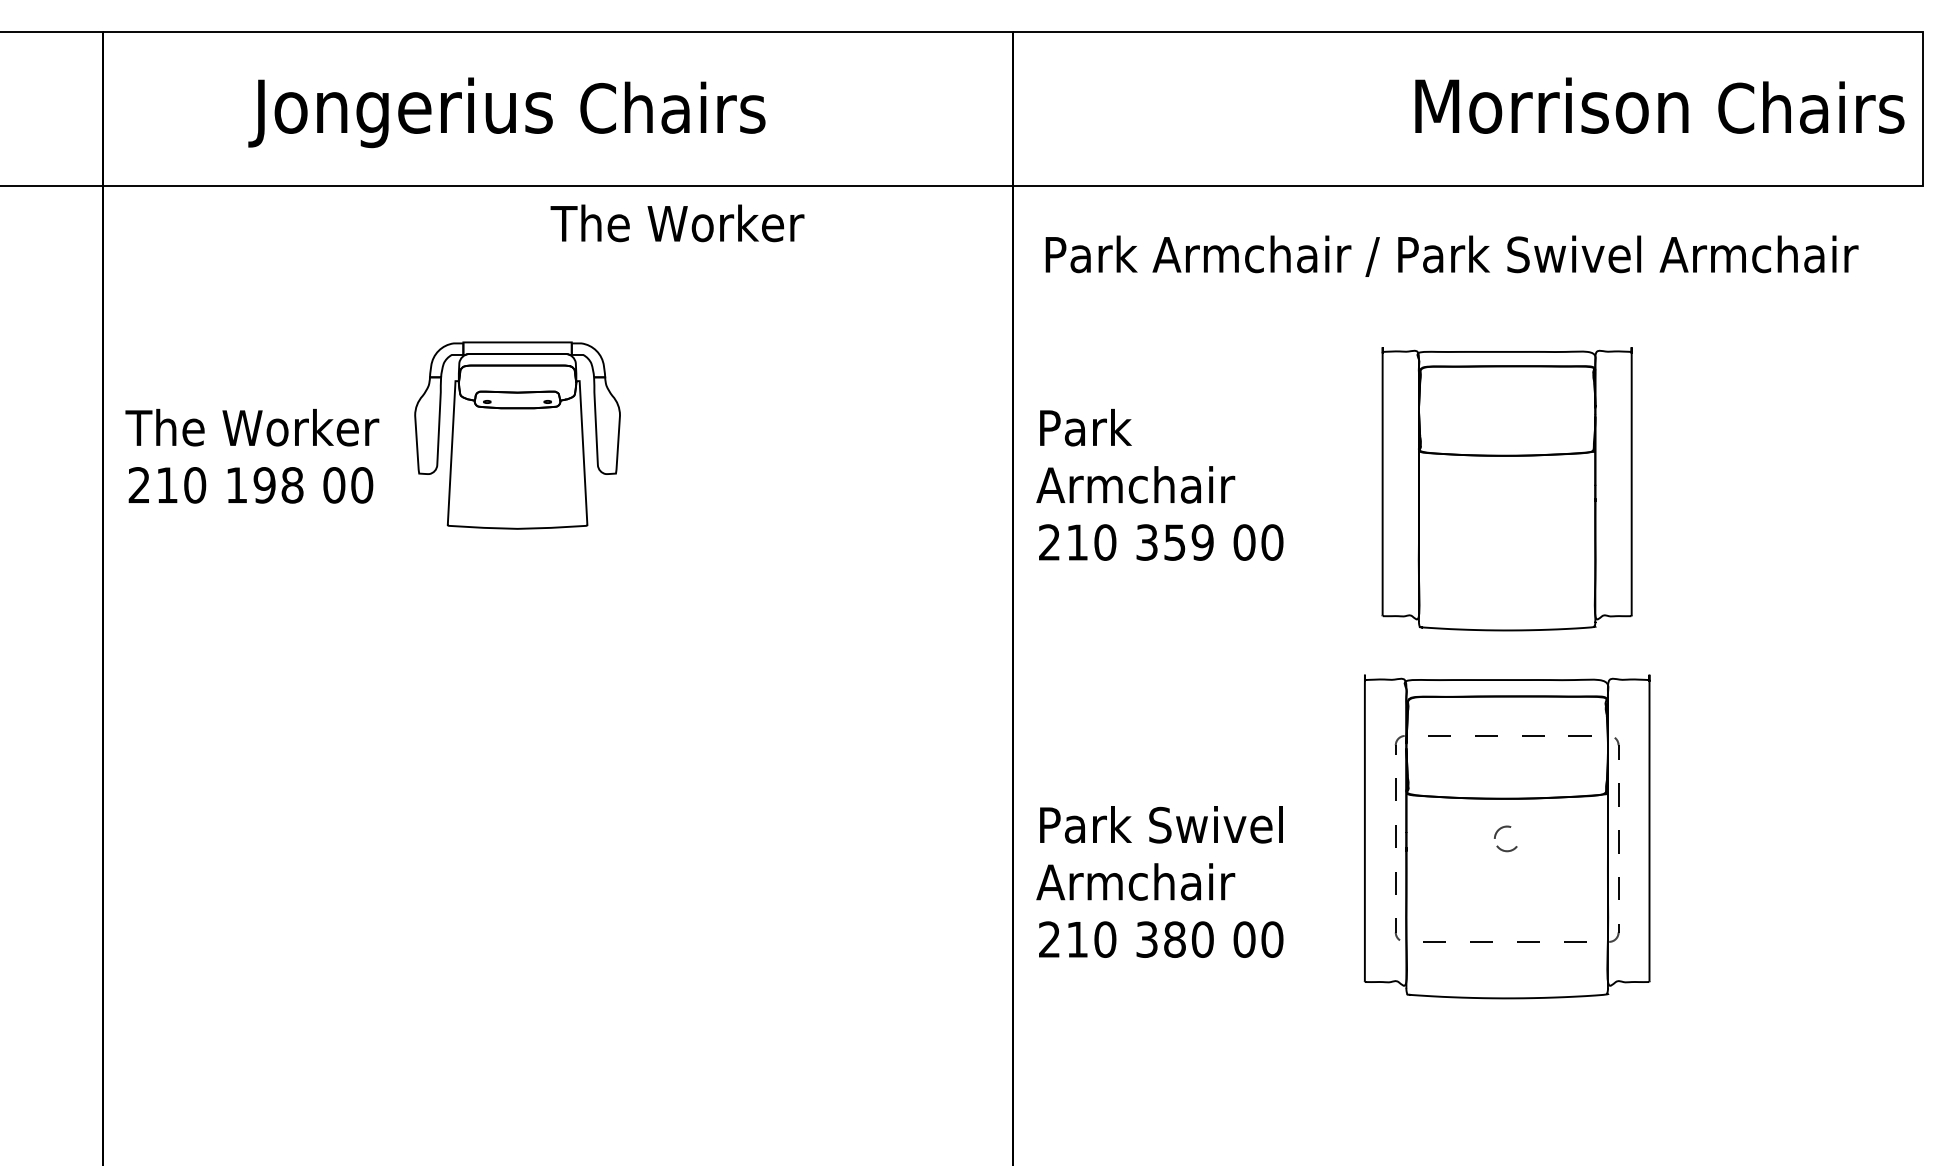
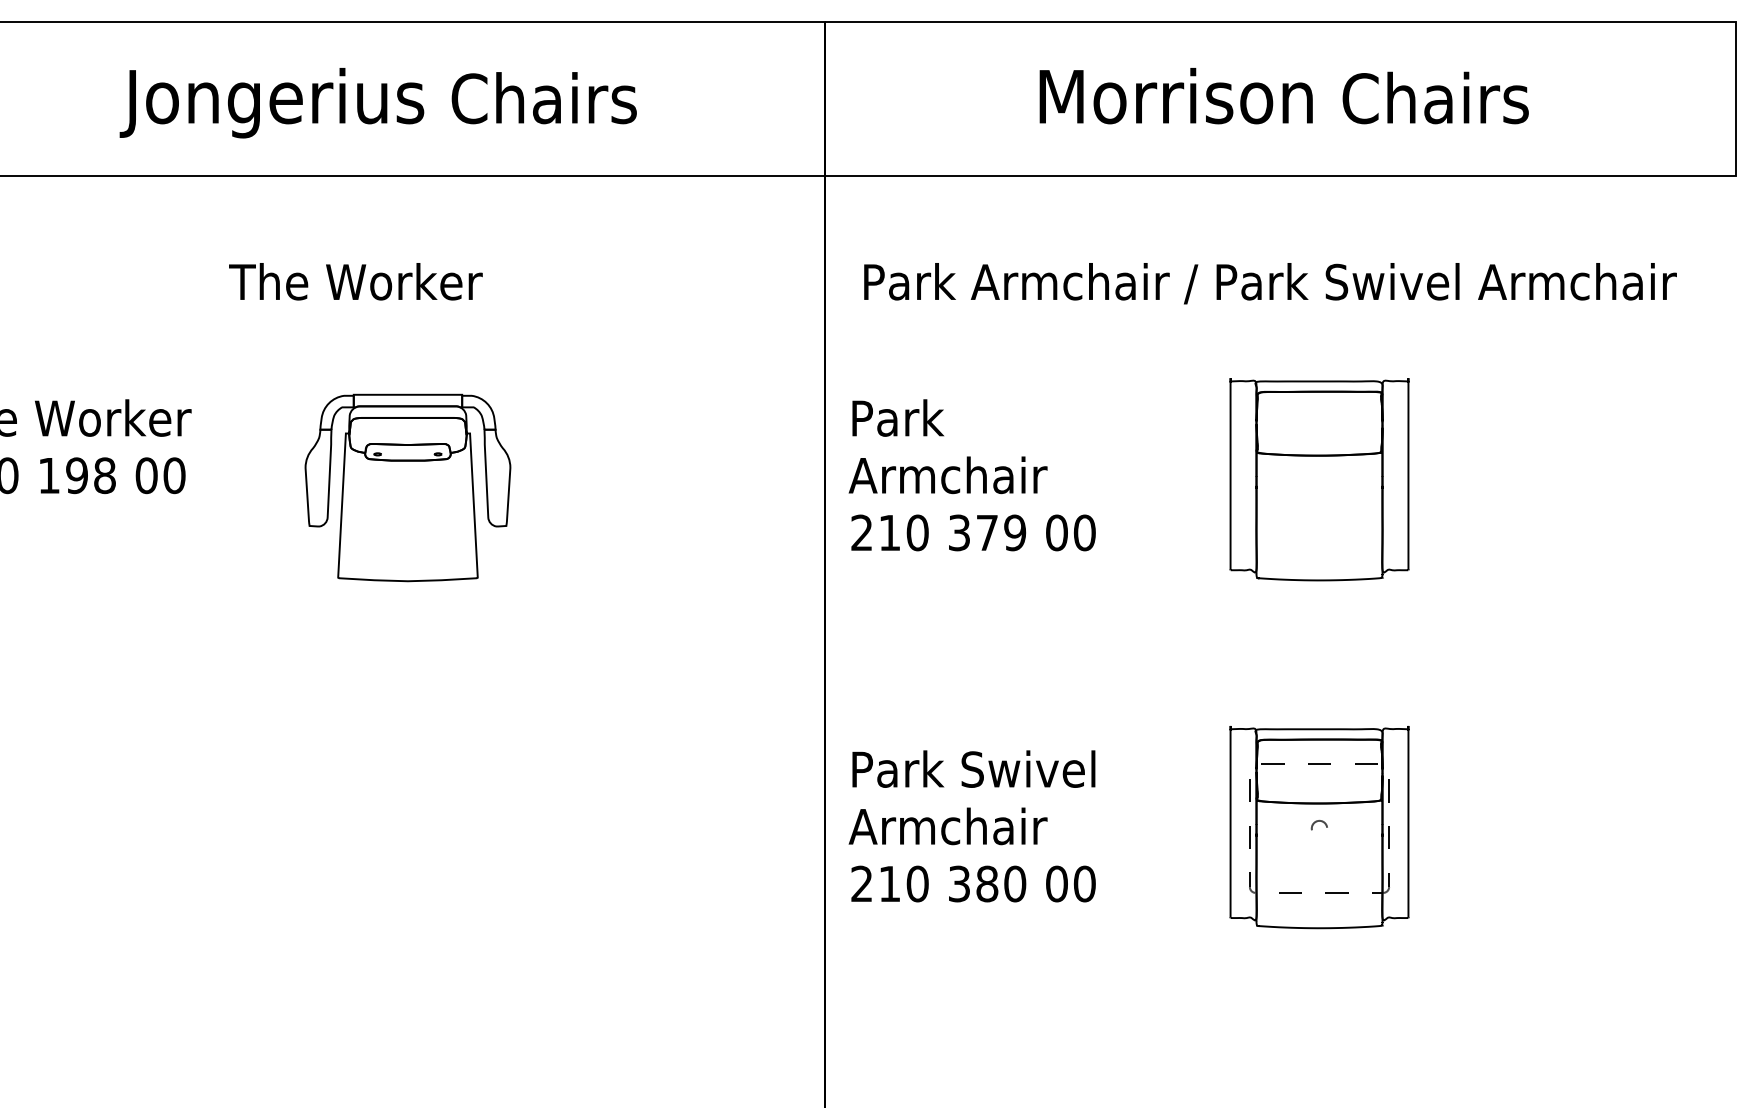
text: (1659, 105) -> (1283, 95), moved
text: (506, 112) -> (377, 102), moved
text: (677, 223) -> (355, 281), moved
text: (1451, 255) -> (1269, 282), moved
part: (517, 435) -> (407, 487), moved
part: (1506, 488) -> (1318, 478), size x0.71
text: (1174, 542) -> (986, 532), 359 -> 379
part: (1506, 836) -> (1318, 826), size x0.62
text: (1159, 881) -> (971, 825), moved

